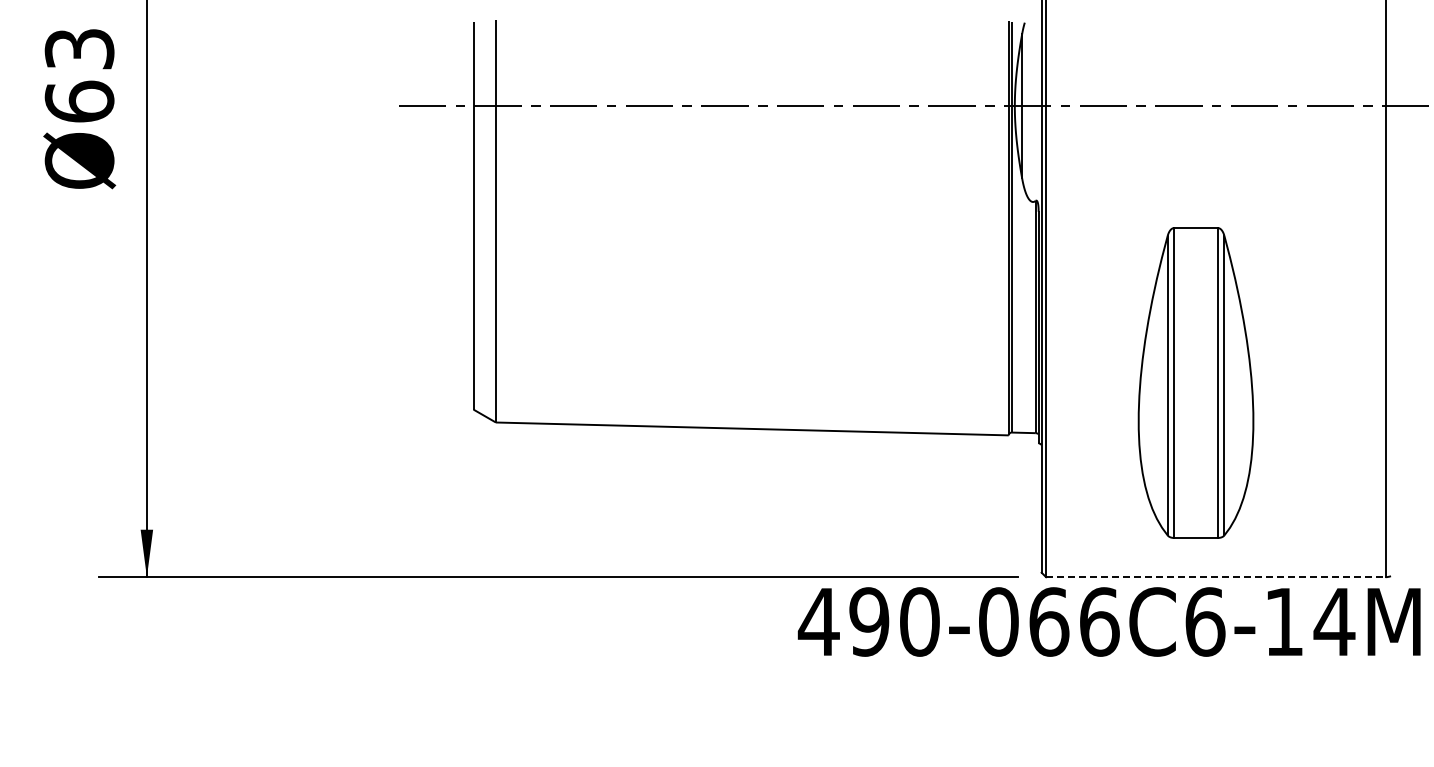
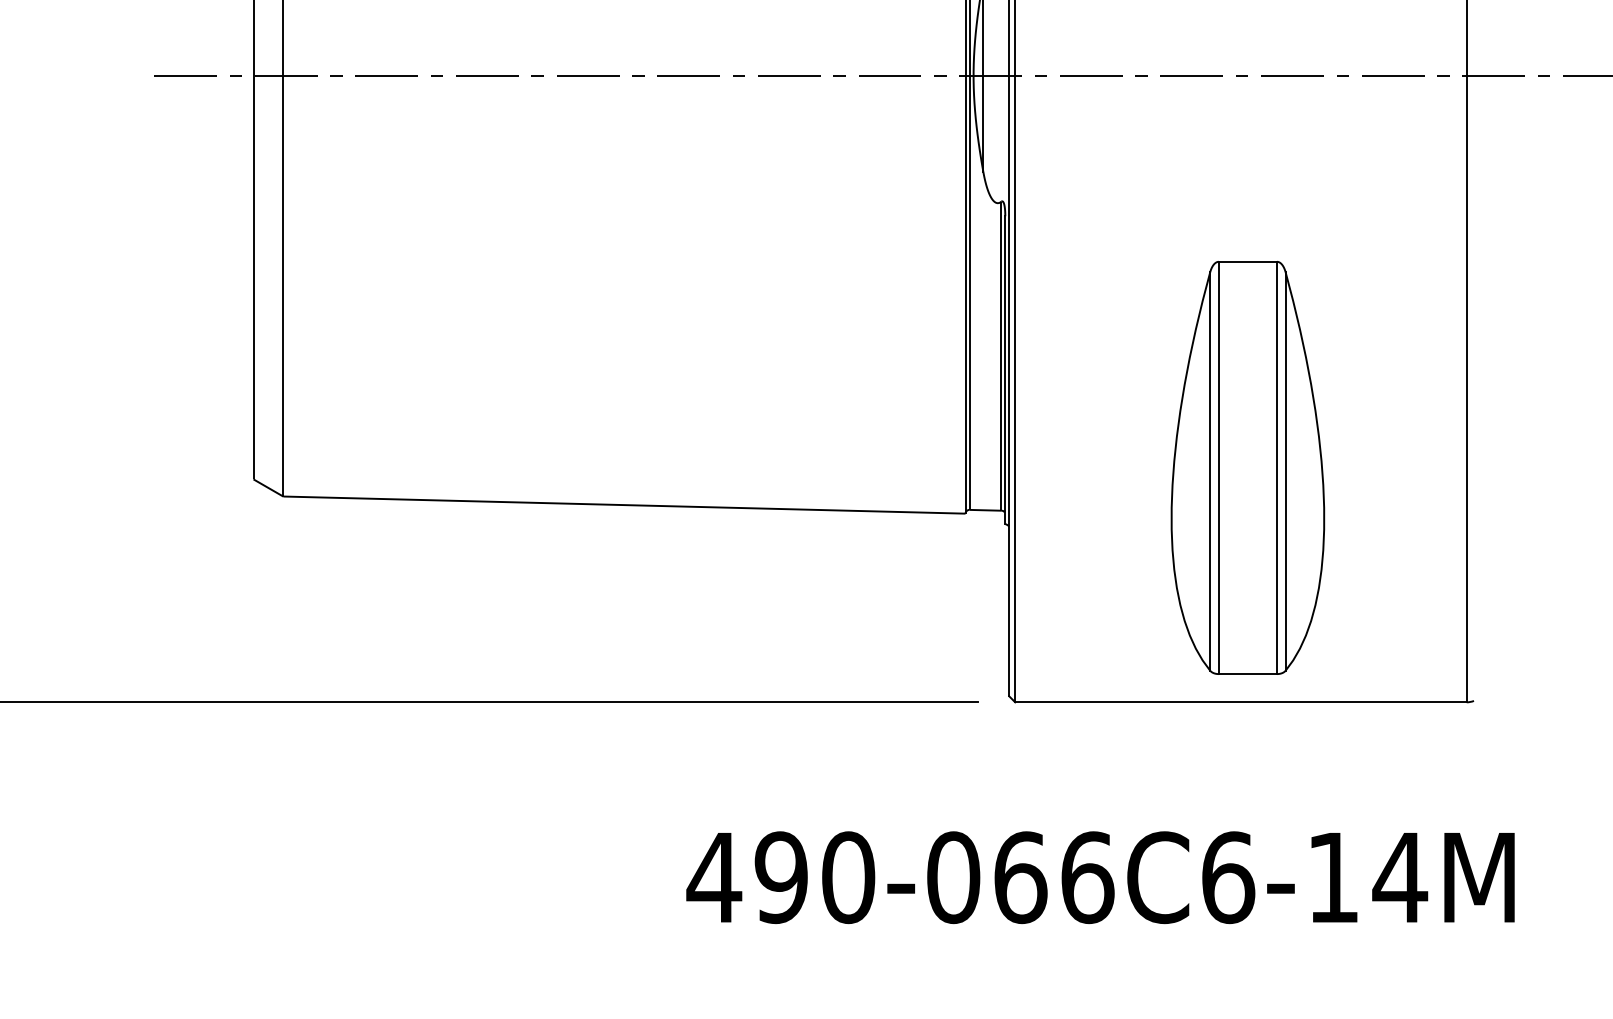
part: (1195, 382) -> (1247, 467), moved
line: (1215, 577) -> (1240, 702), dashed -> solid
text: (1108, 621) -> (1099, 876), moved

